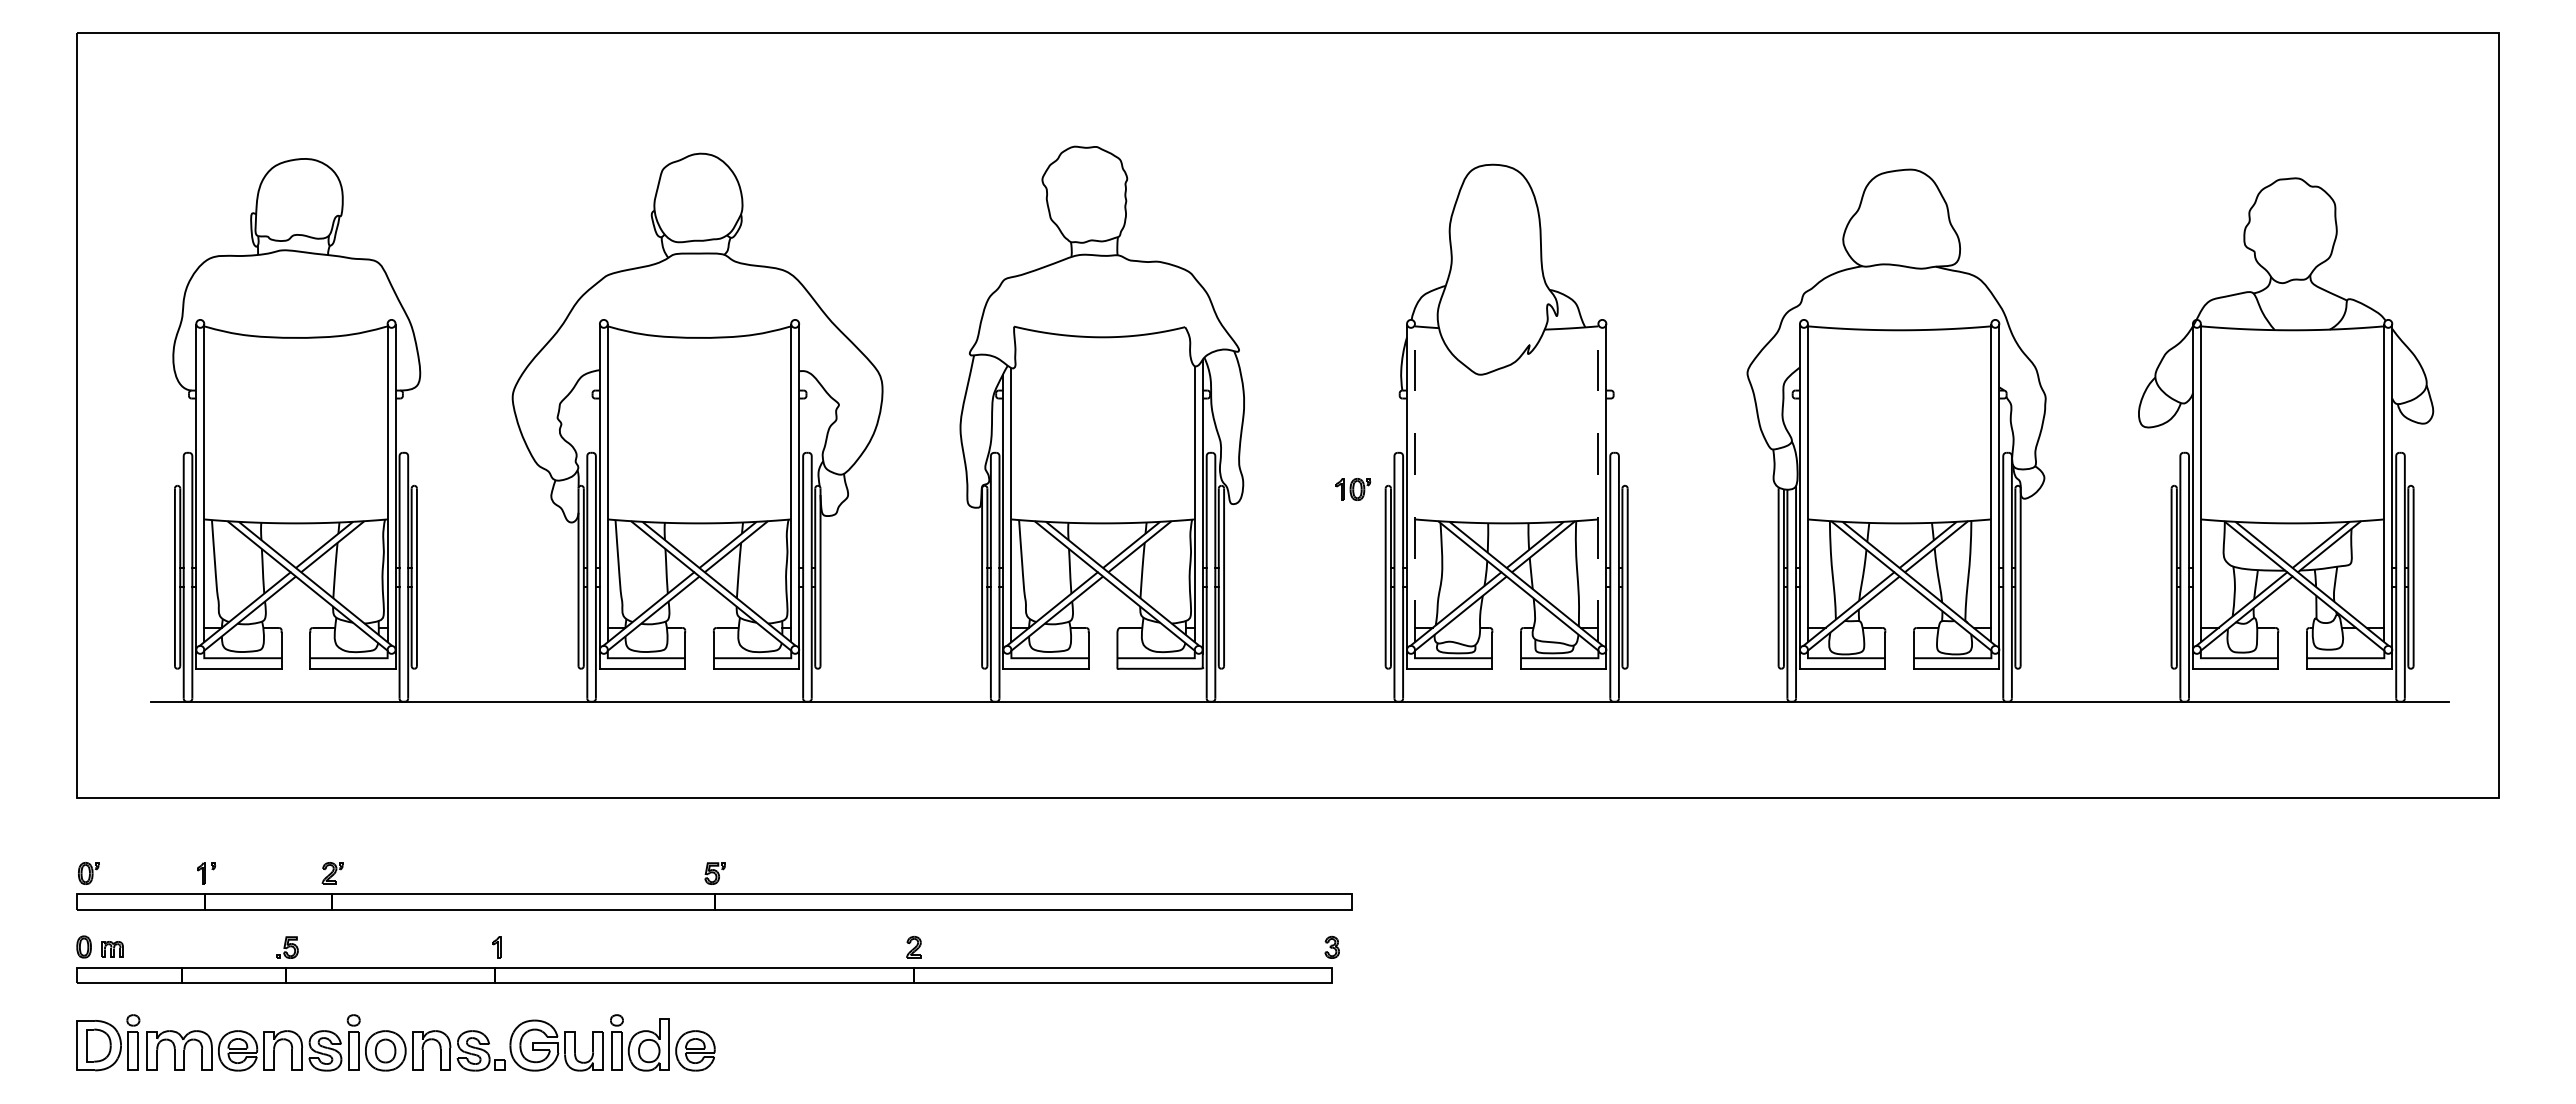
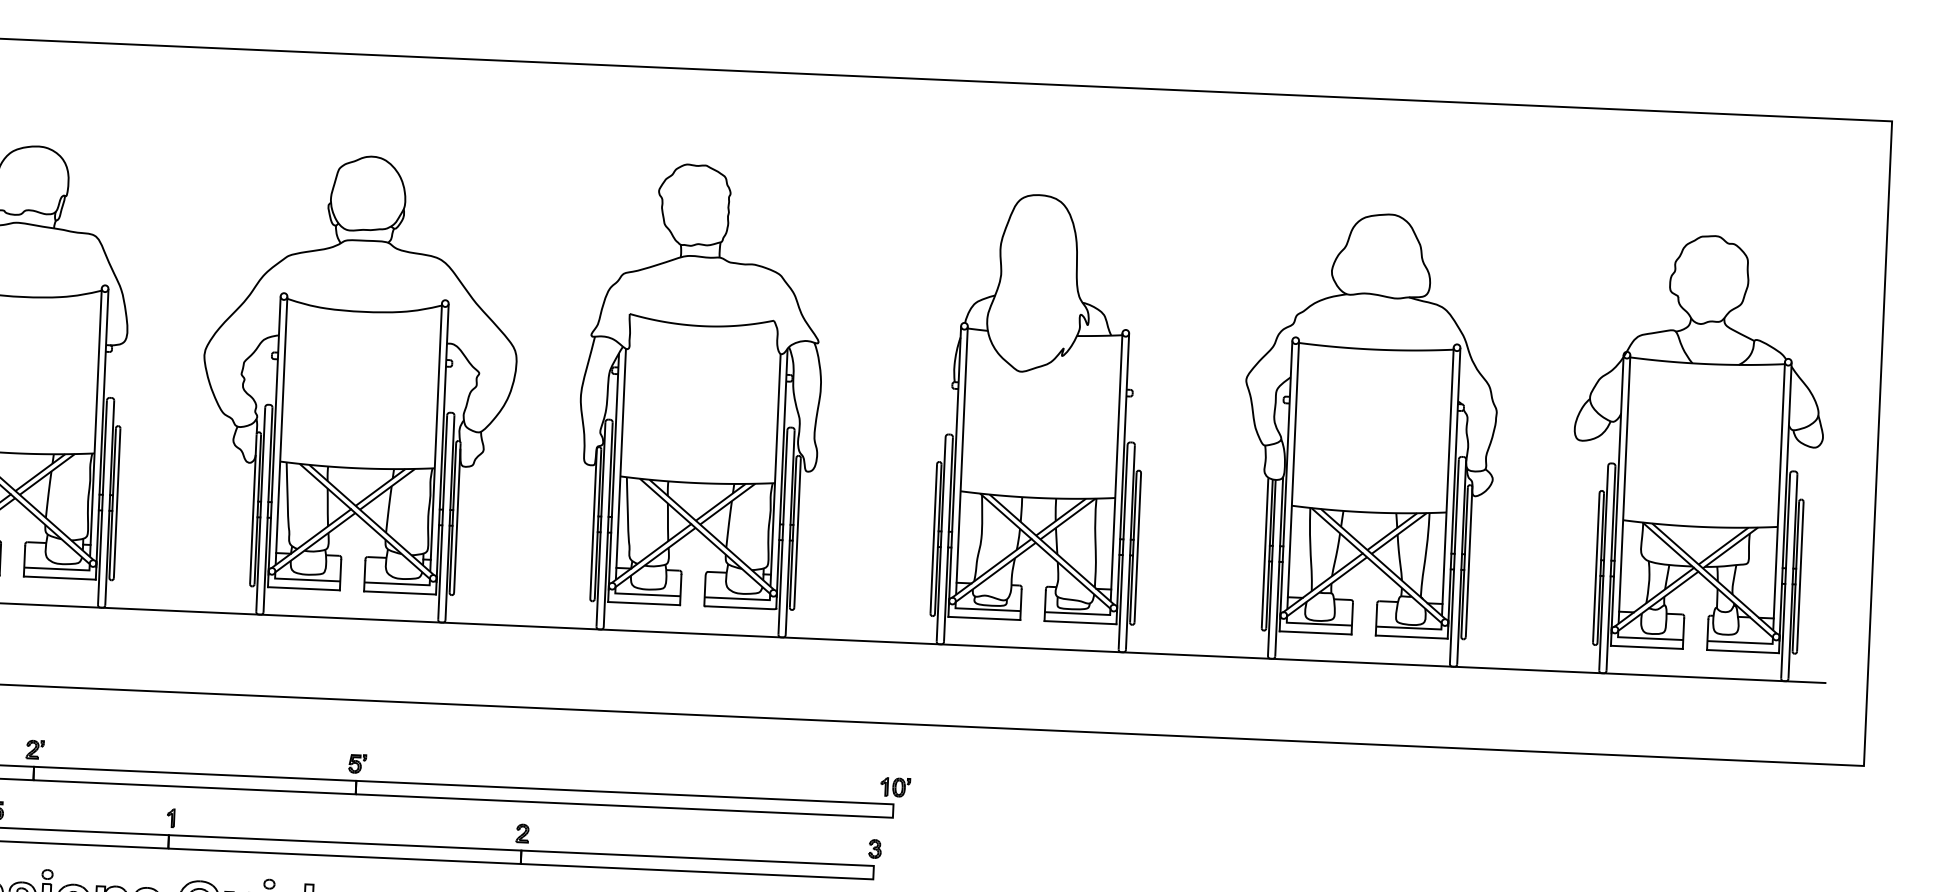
line: (1414, 482) -> (961, 460), dashed -> solid
line: (1598, 482) -> (1116, 466), dashed -> solid
part: (1353, 489) -> (895, 787), moved

